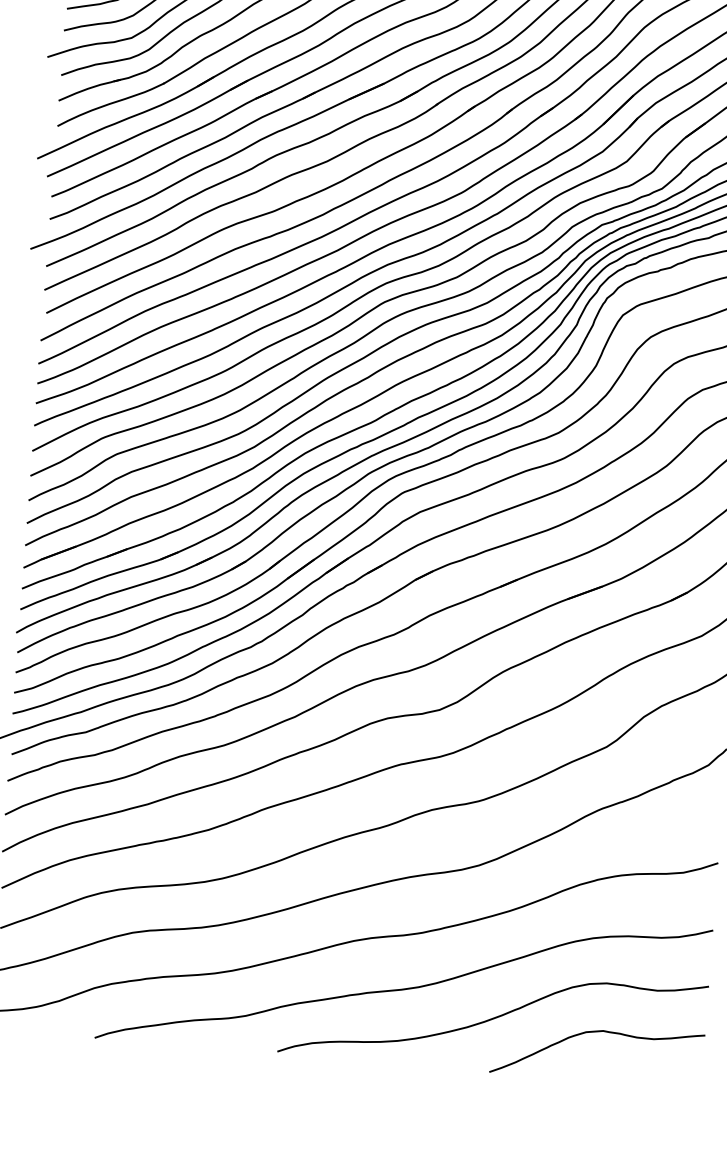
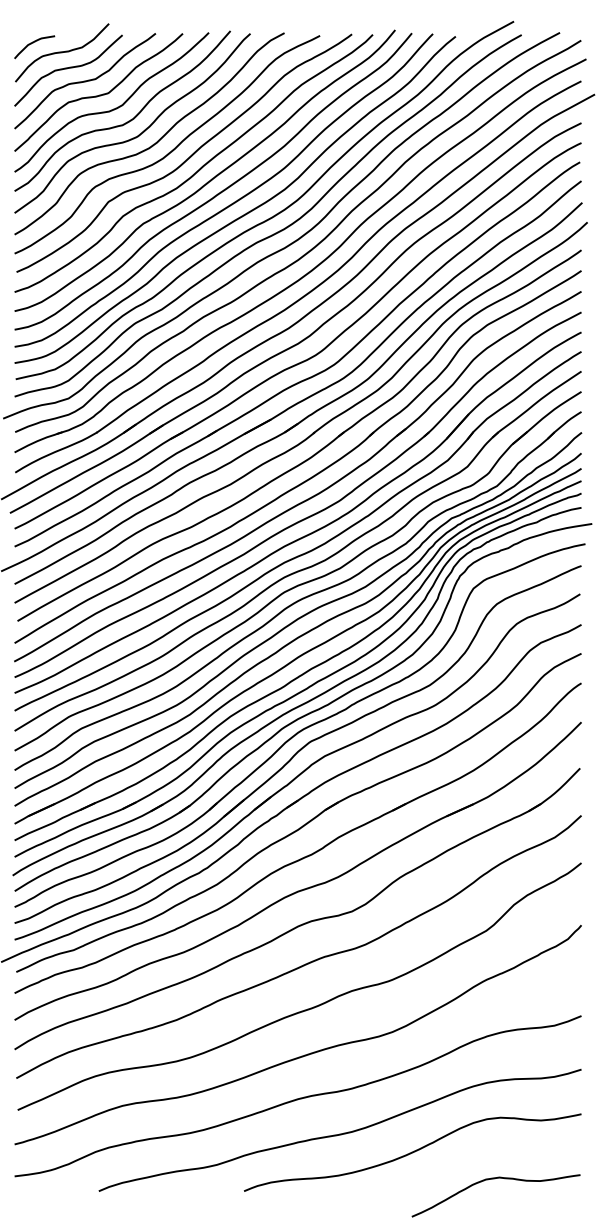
curve: (596, 1032) -> (494, 1179), moved

